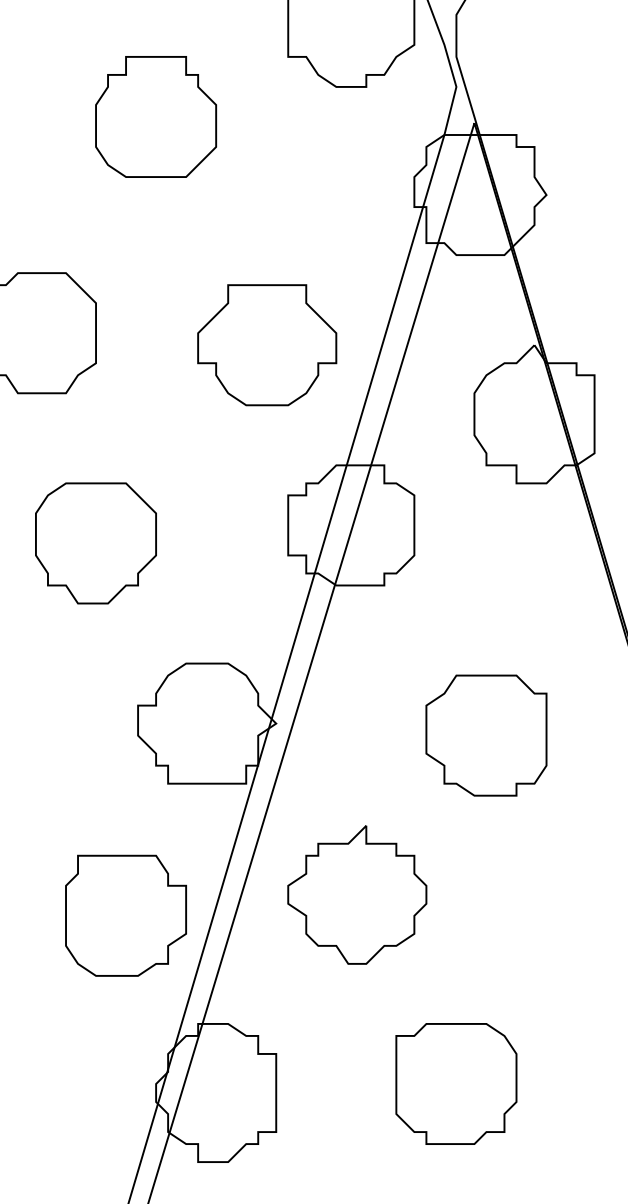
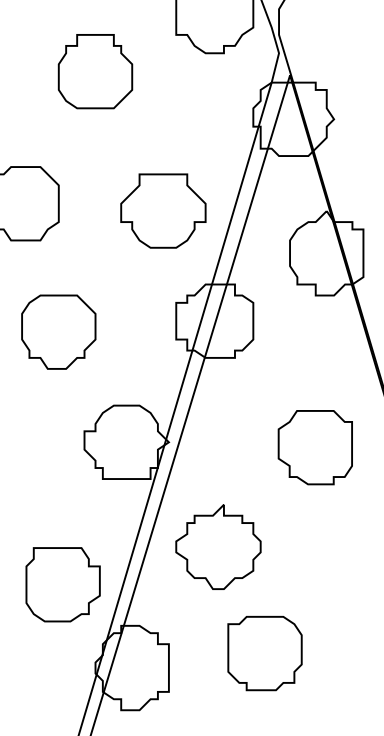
part: (485, 735) -> (314, 447), moved
part: (124, 915) -> (62, 584), moved
part: (455, 1083) -> (264, 653), moved

